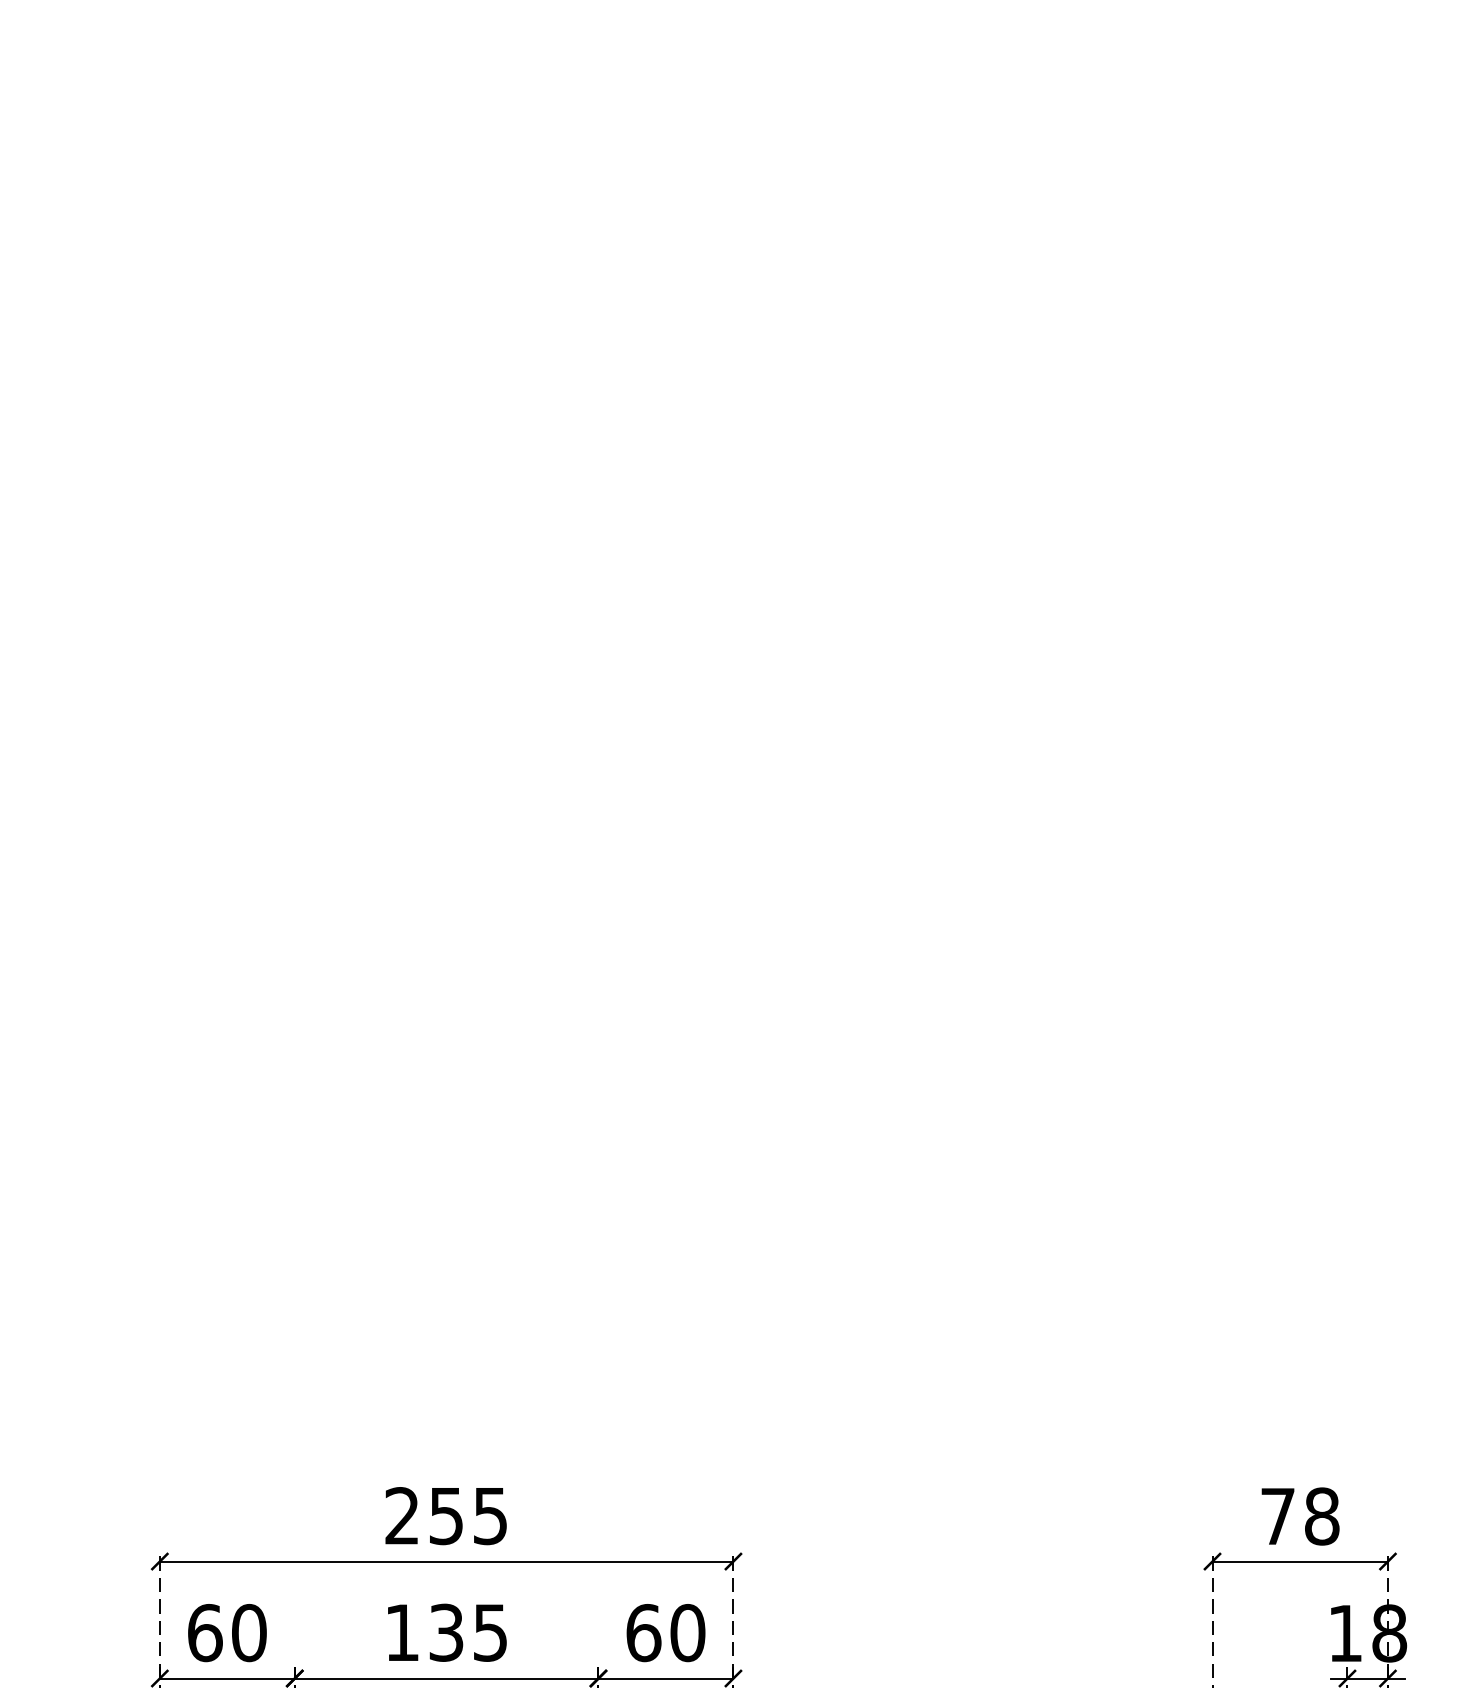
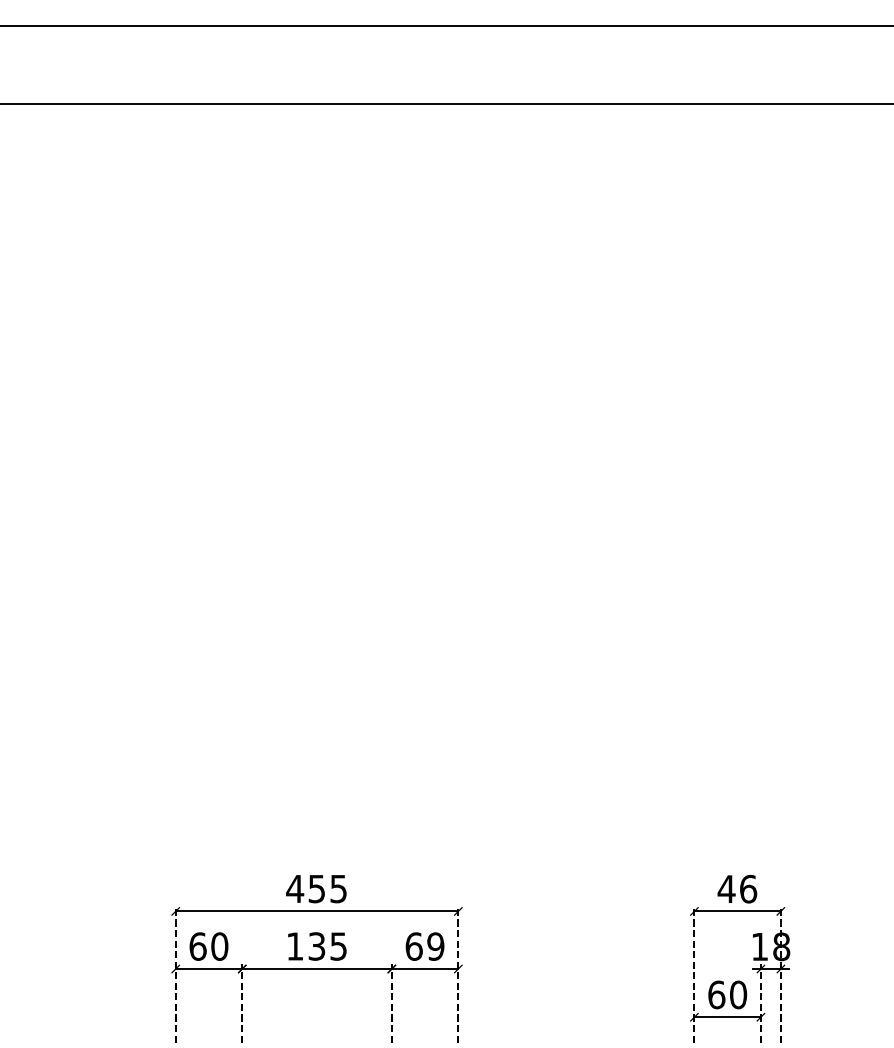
text: (402, 1515) -> (295, 888), 255 -> 455
text: (1299, 1515) -> (737, 888), 78 -> 46
text: (687, 1632) -> (435, 946), 60 -> 69

